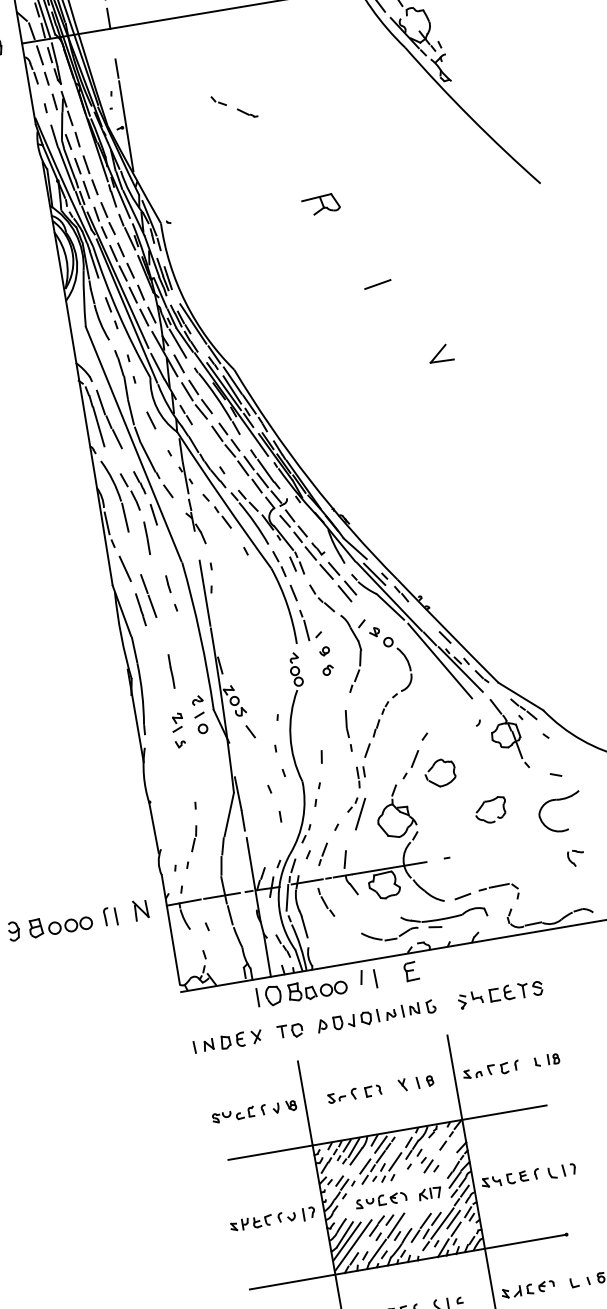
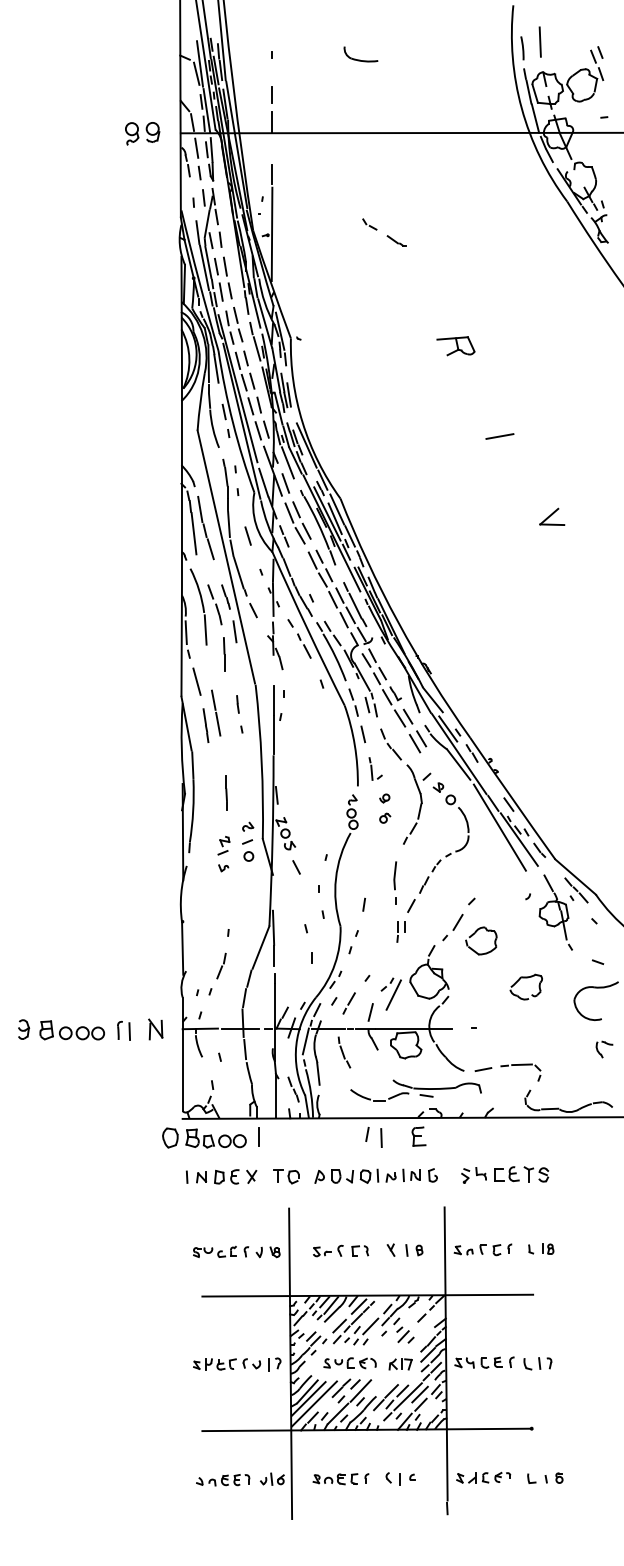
part: (310, 623) -> (375, 768), size x0.7
part: (357, 813) -> (390, 993), moved
part: (423, 923) -> (415, 1090), moved
part: (306, 989) -> (204, 1137), moved

